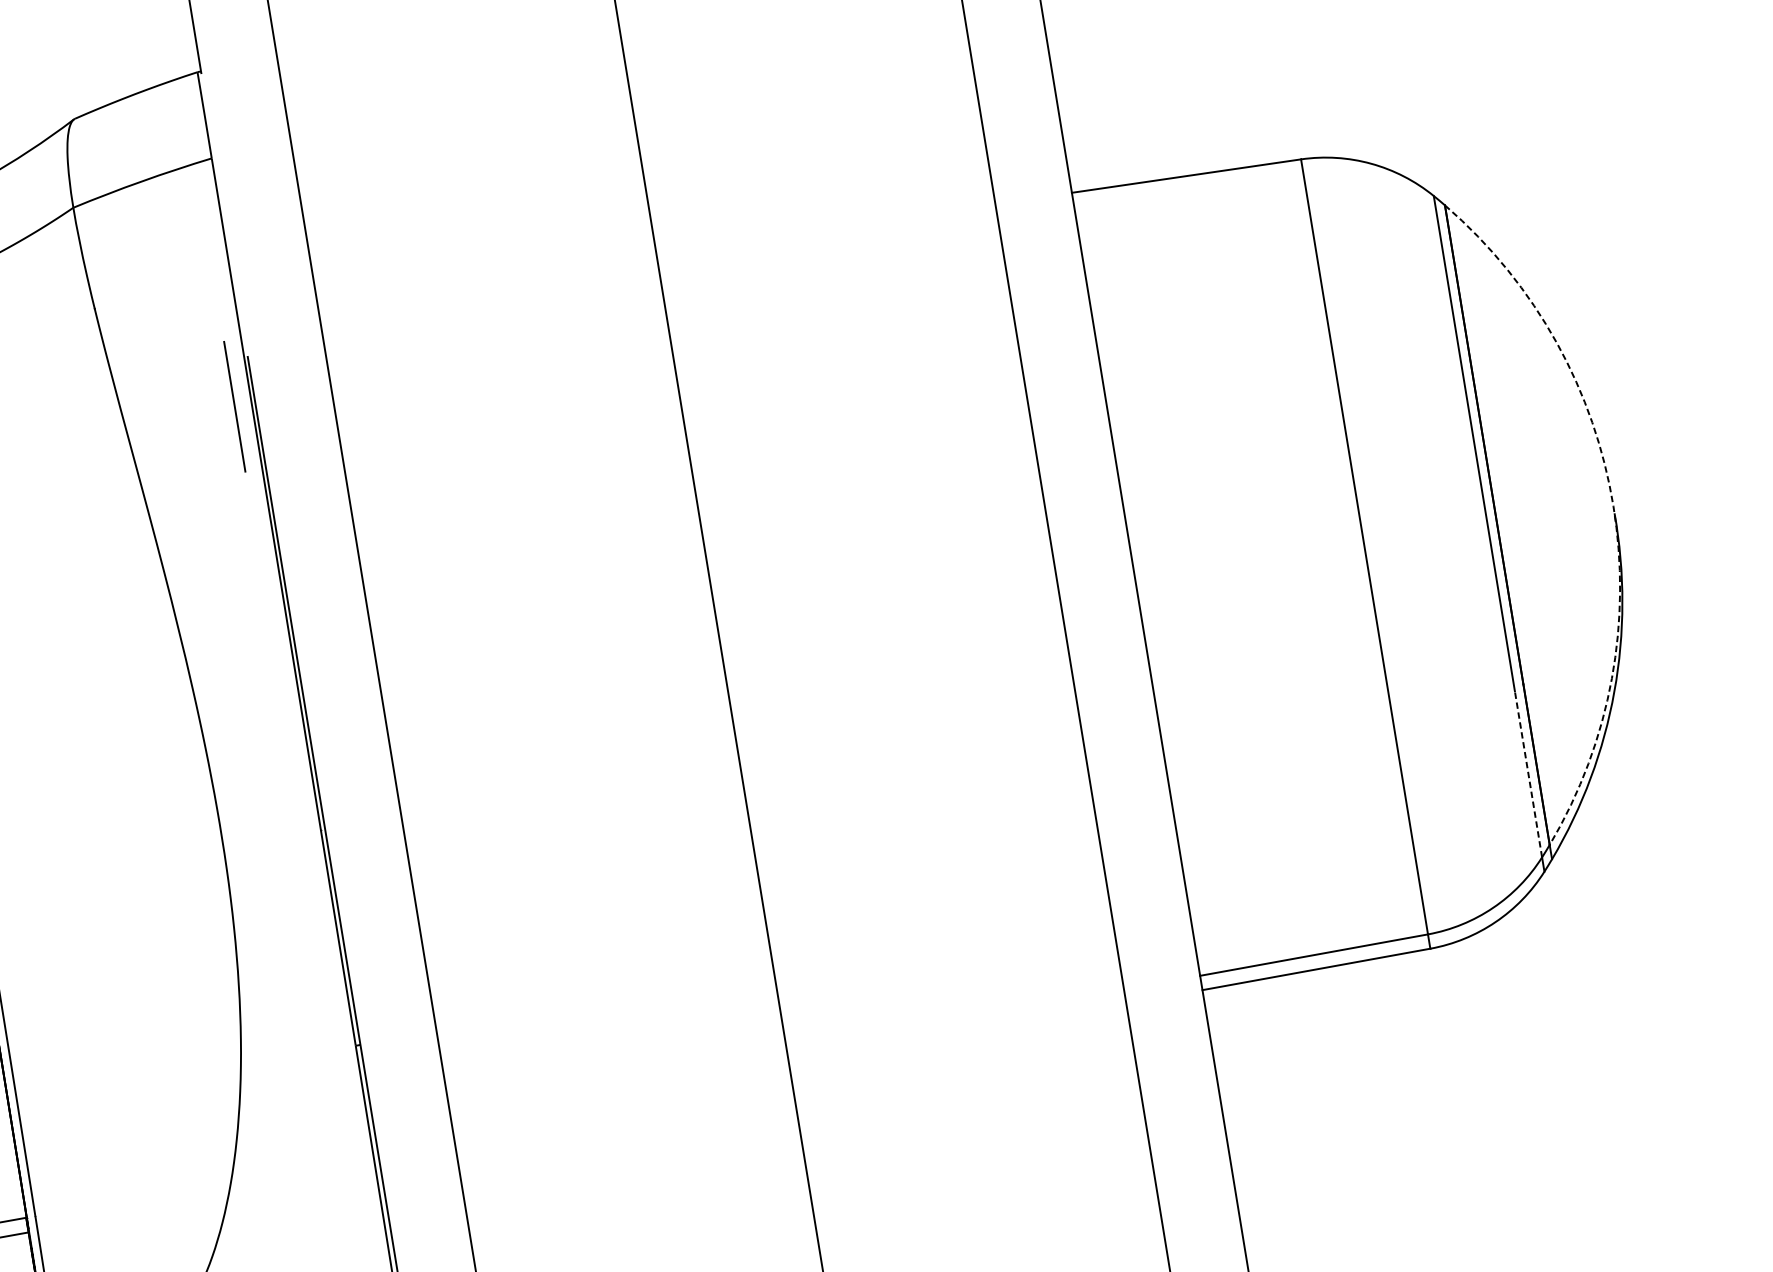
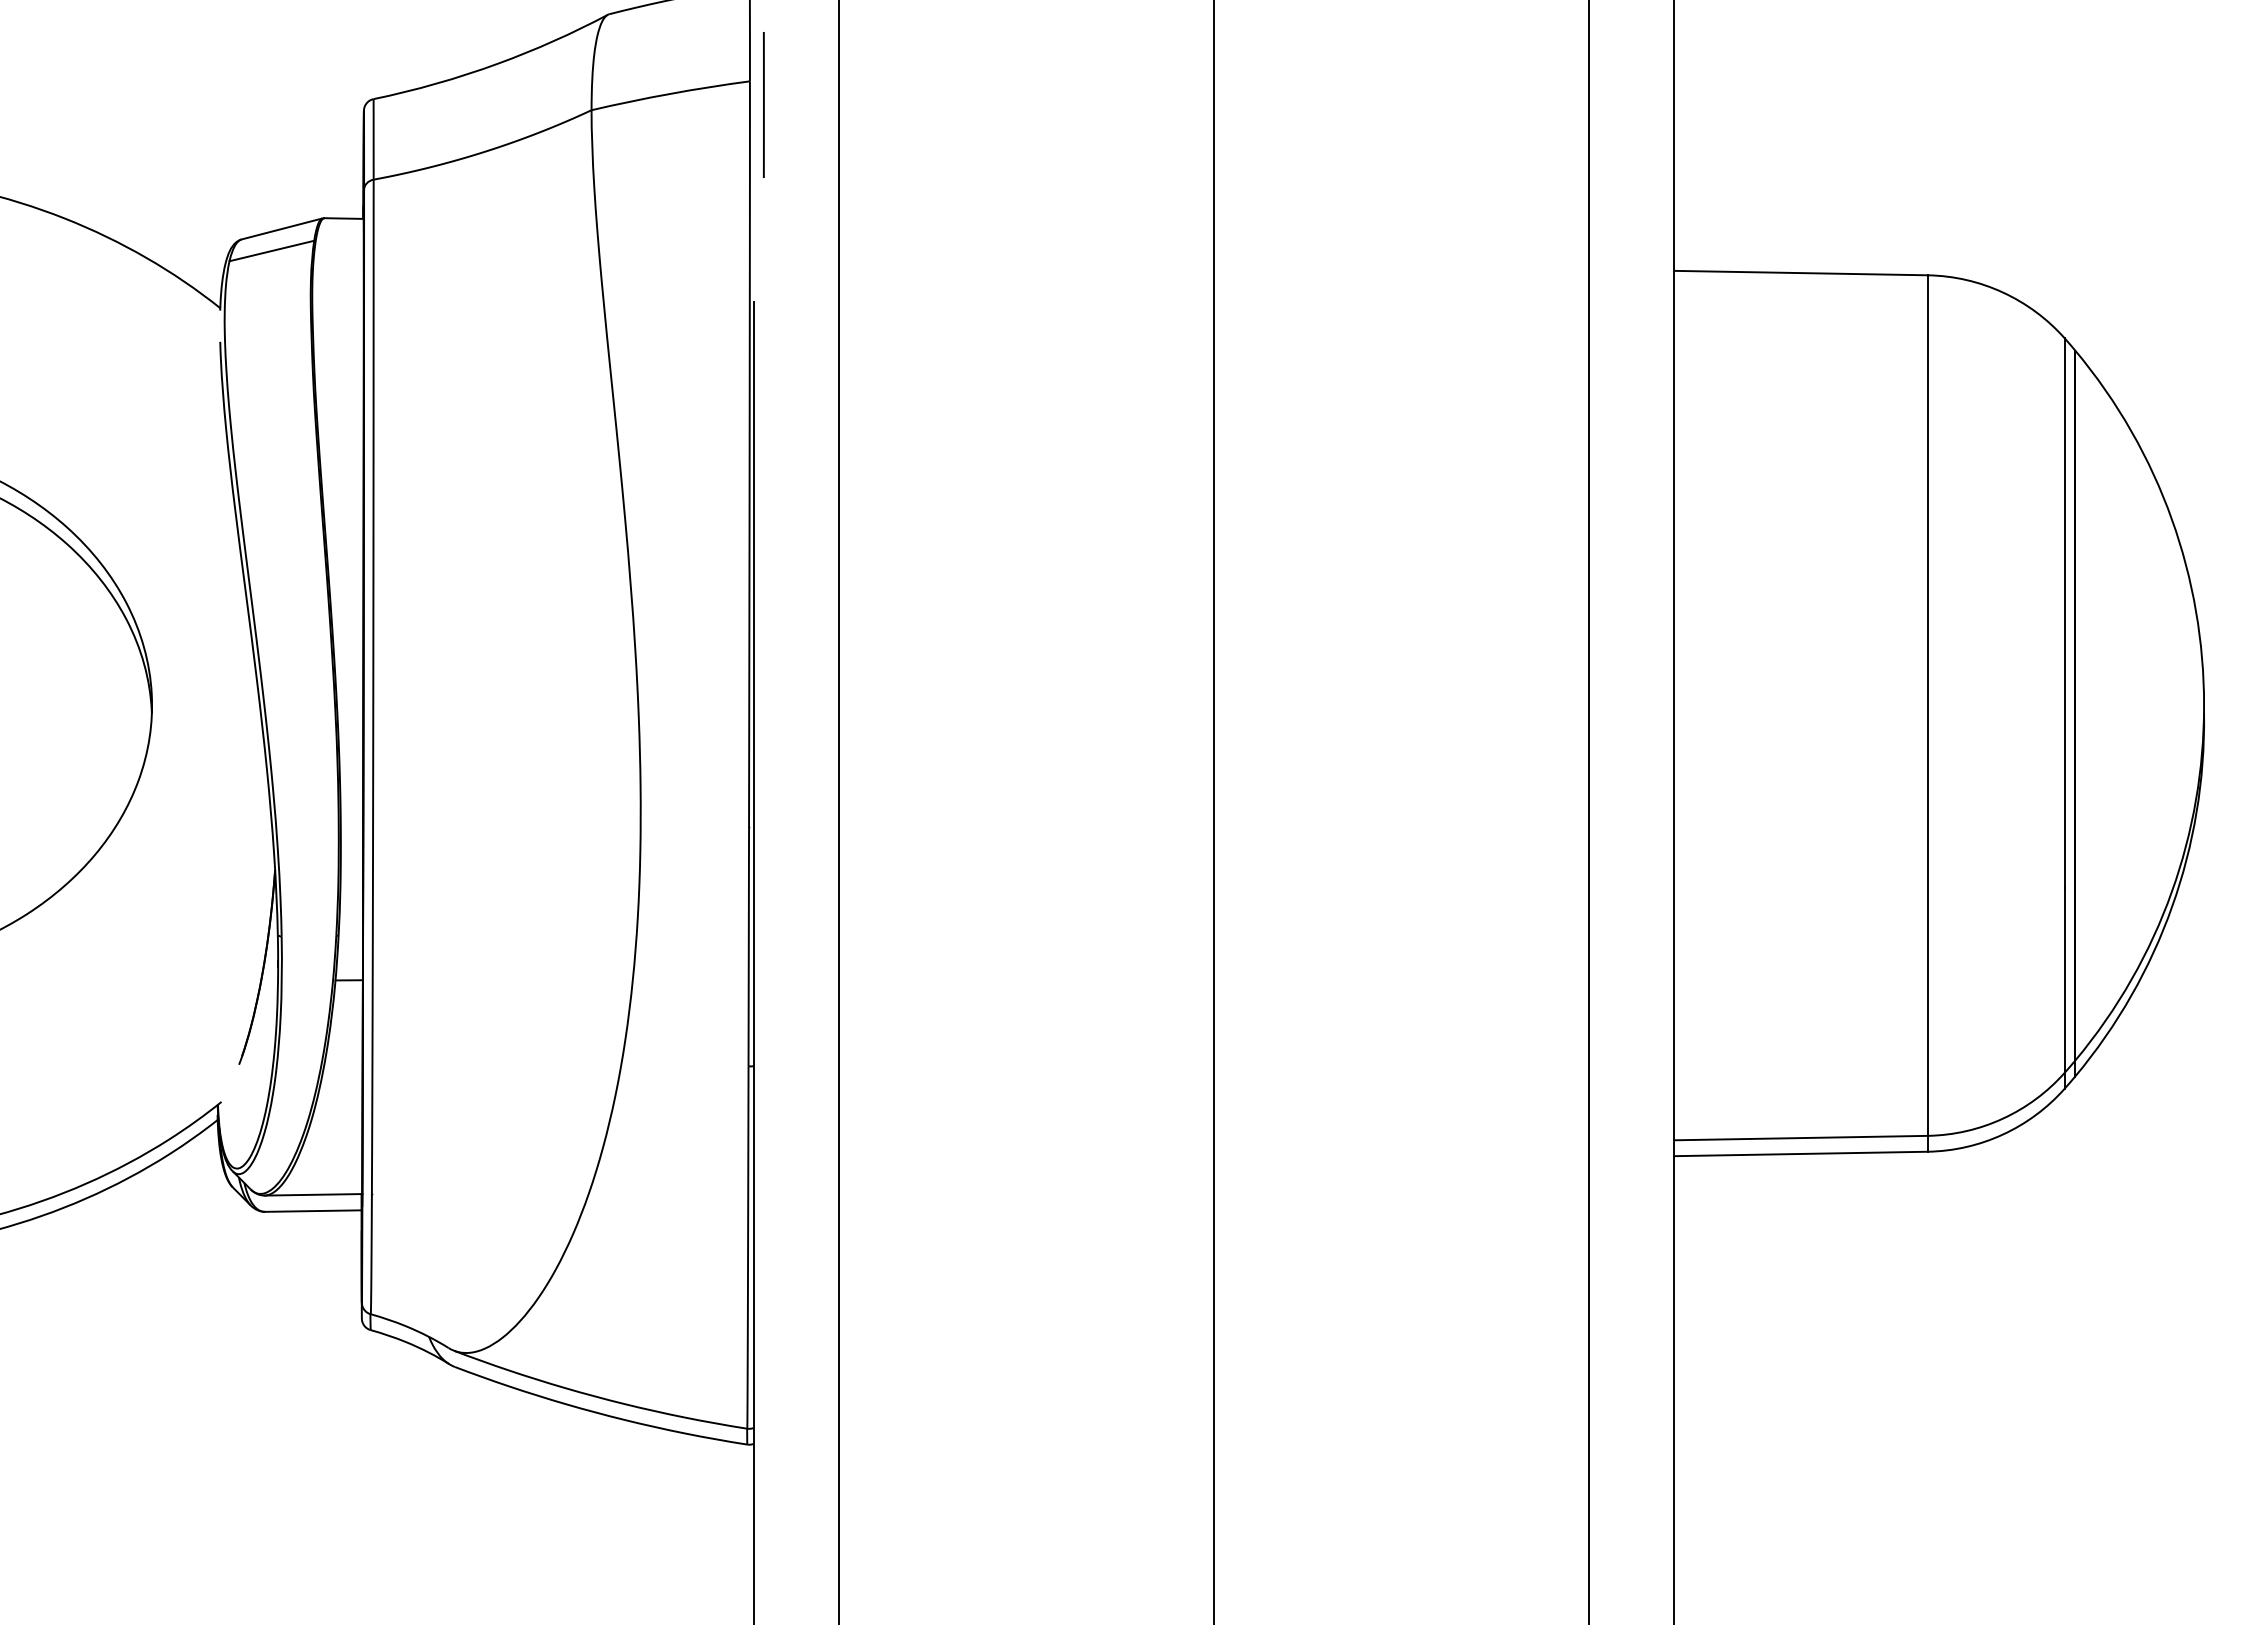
line: (234, 406) -> (763, 104), moved
arc: (1613, 506) -> (2204, 705), dashed -> solid
line: (1528, 774) -> (2064, 980), dashed -> solid

